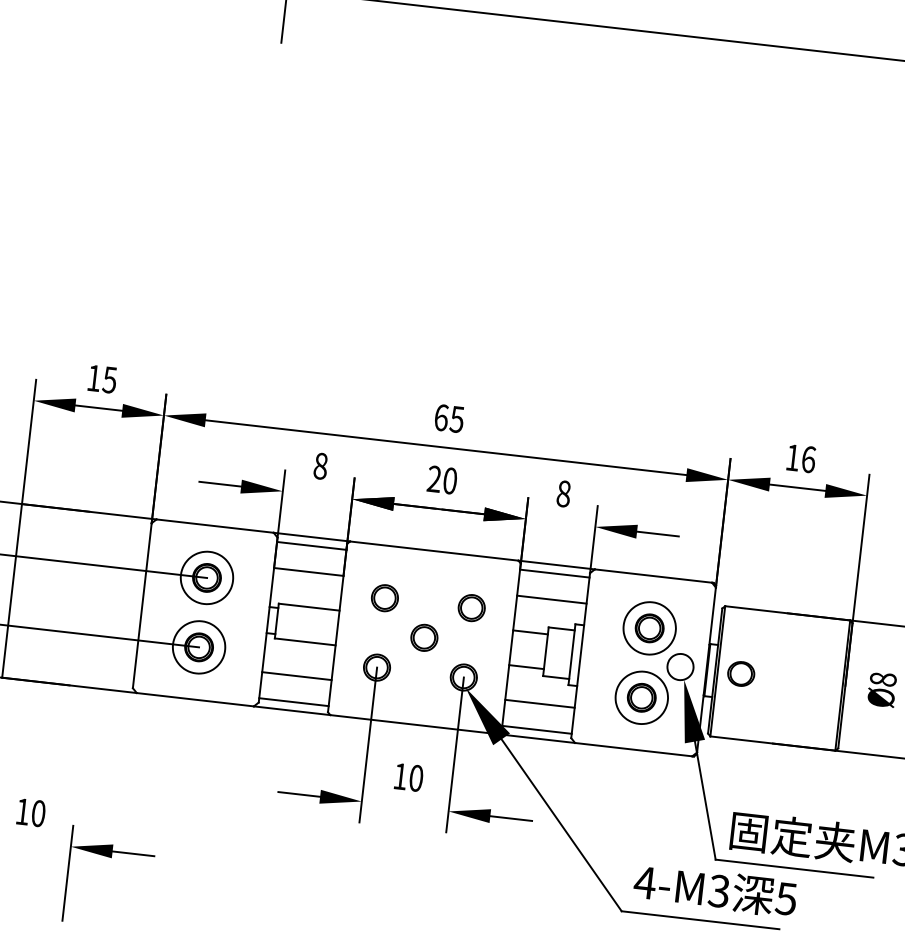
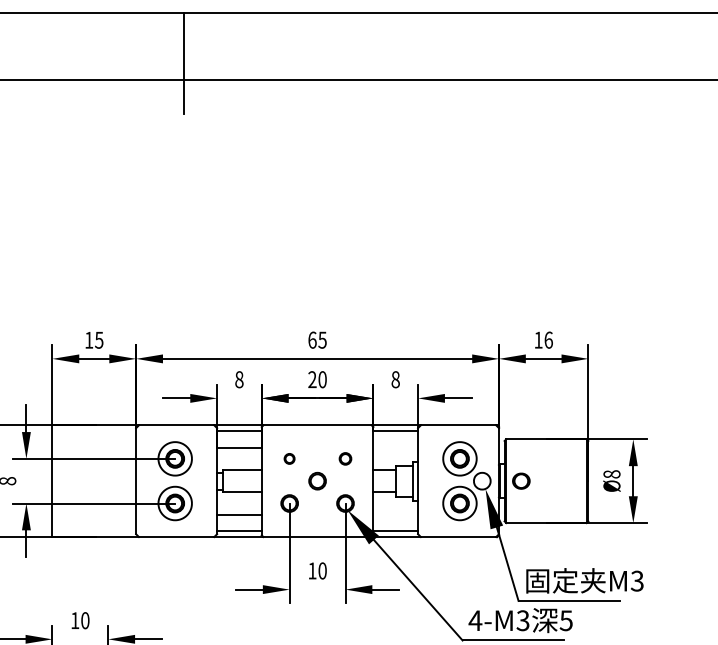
part: (384, 597) -> (289, 458), size x0.6
line: (551, 599) -> (395, 447), removed
part: (471, 607) -> (345, 458), size x0.7
line: (539, 703) -> (395, 514), removed

